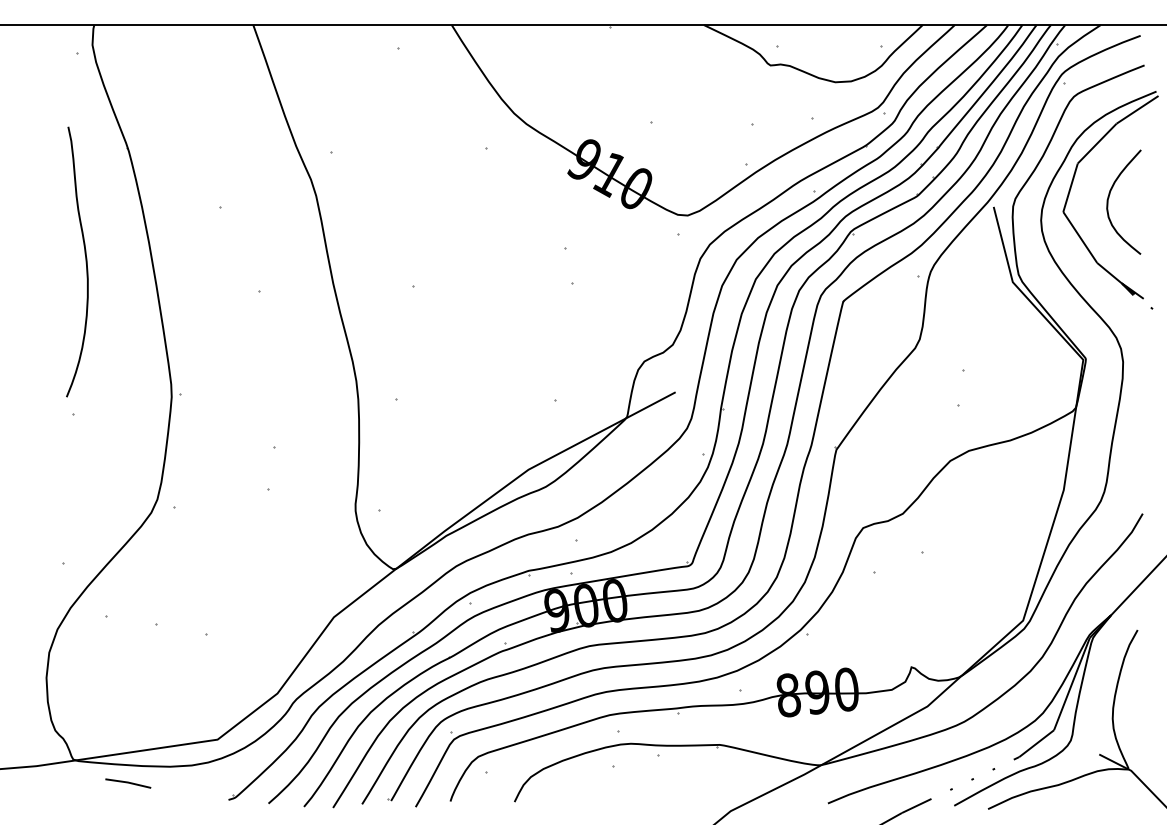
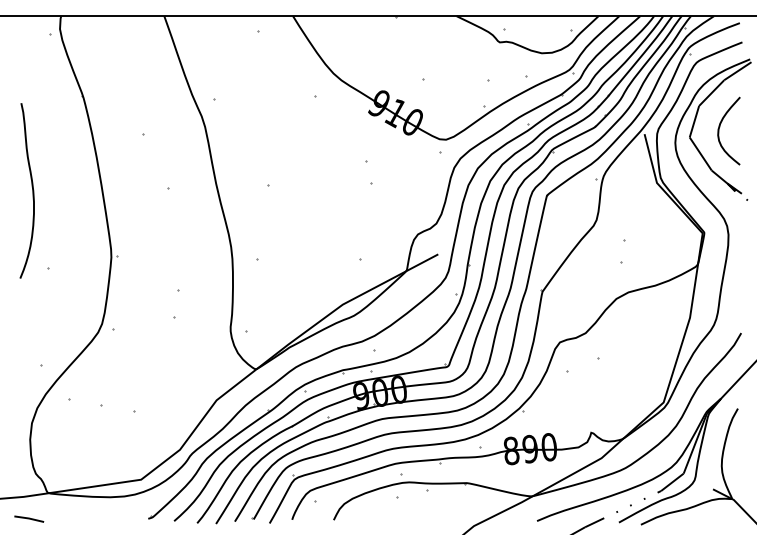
curve: (85, 261) -> (32, 190), moved
line: (128, 782) -> (29, 518), moved

